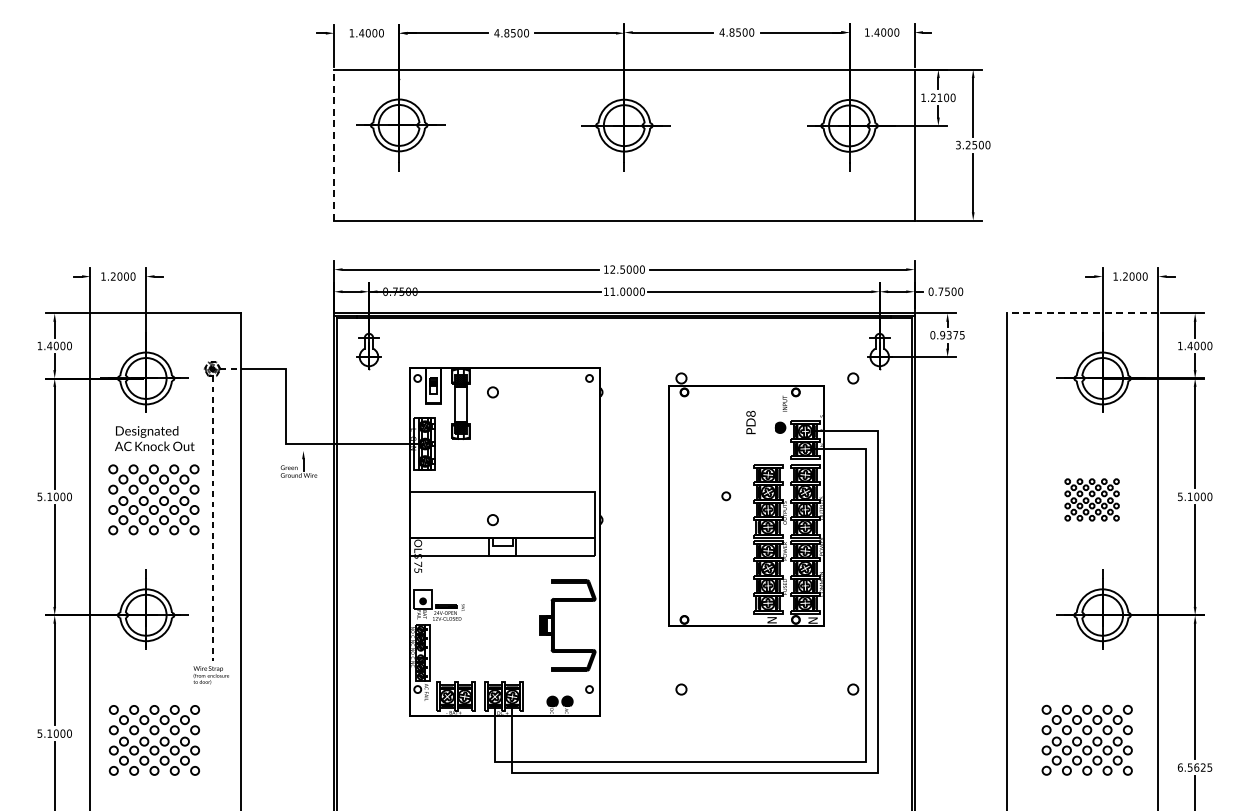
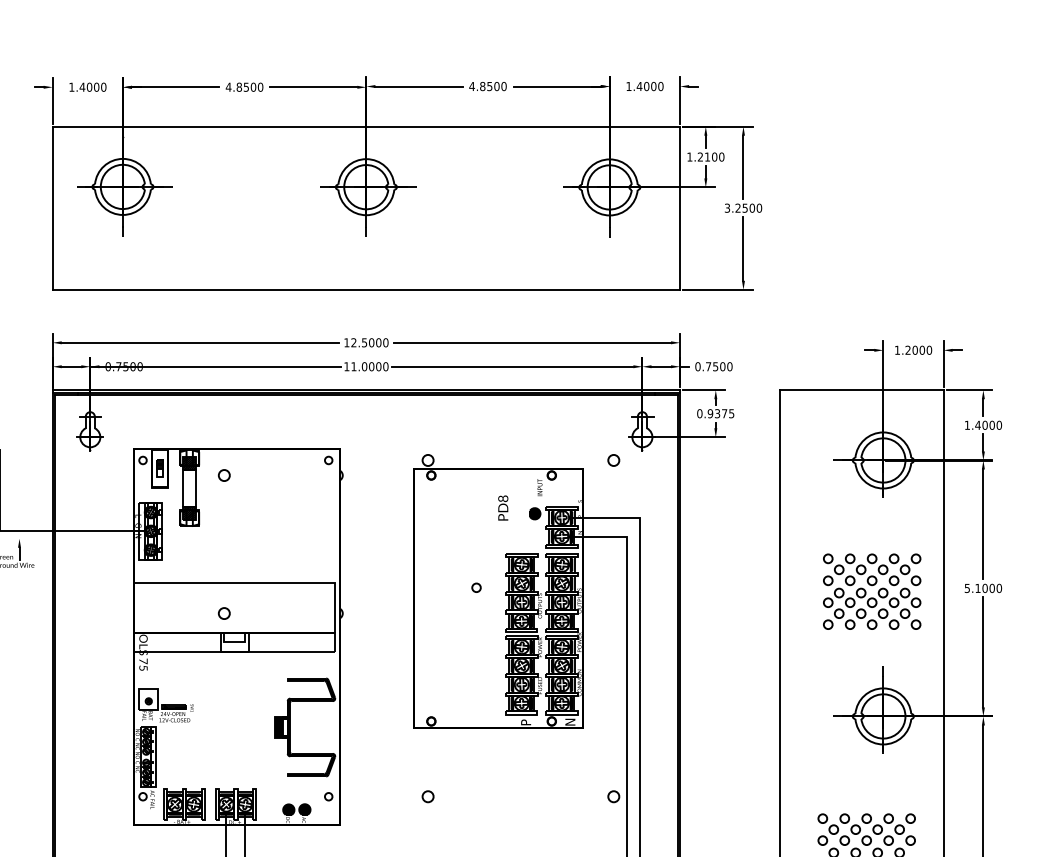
line: (334, 144) -> (53, 207), dashed -> solid
line: (1082, 313) -> (861, 390), dashed -> solid
part: (1091, 499) -> (871, 591), size x1.67
text: (771, 619) -> (525, 721), N -> P

